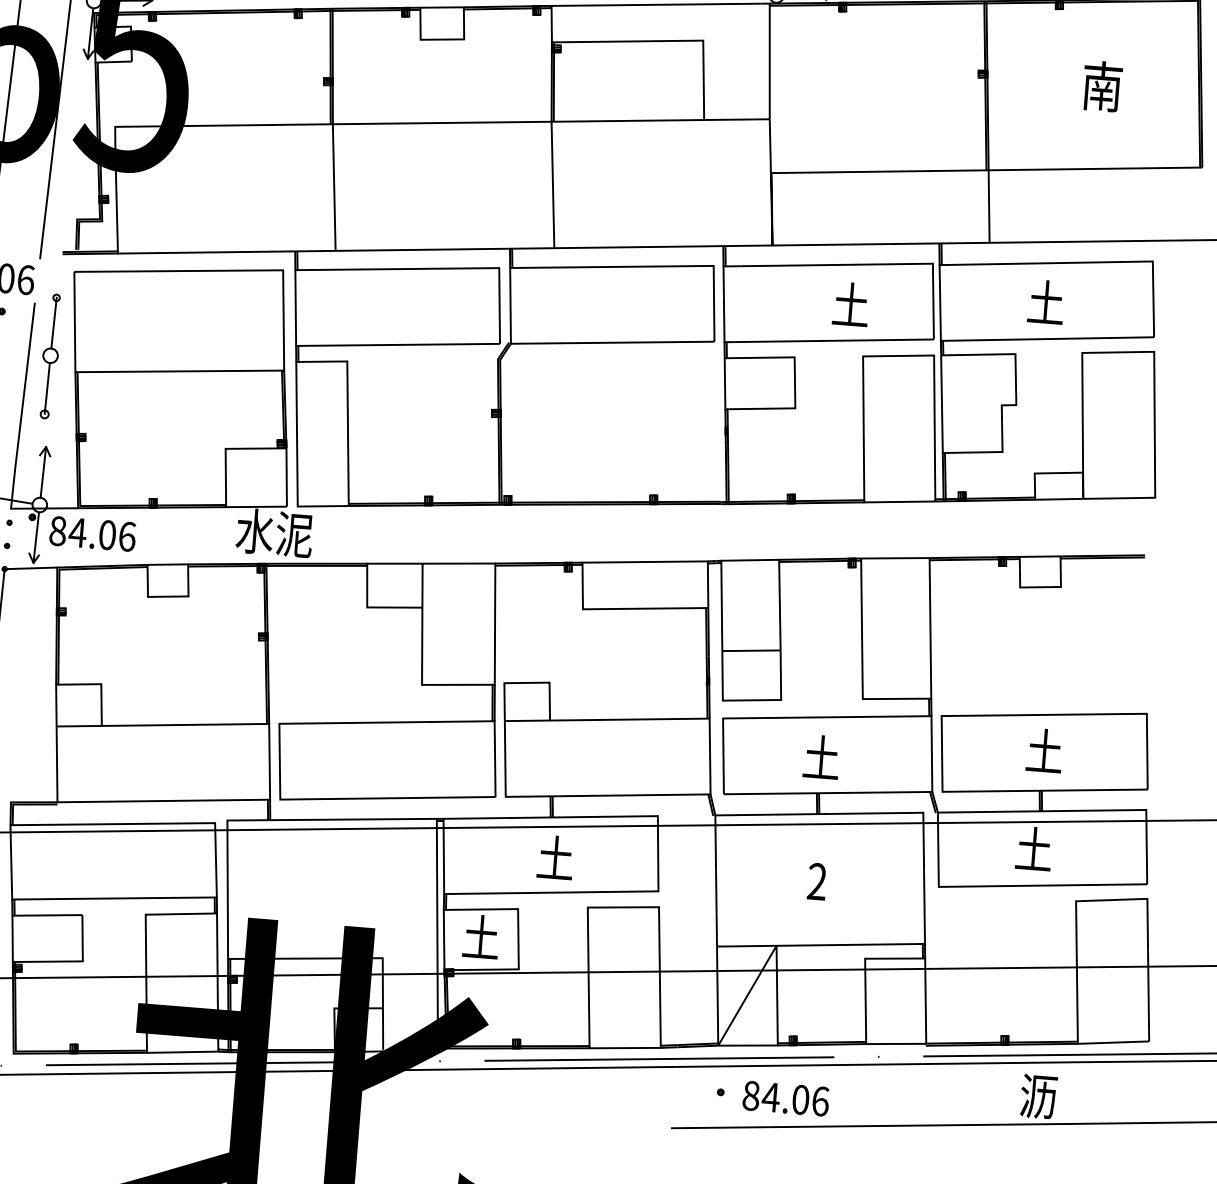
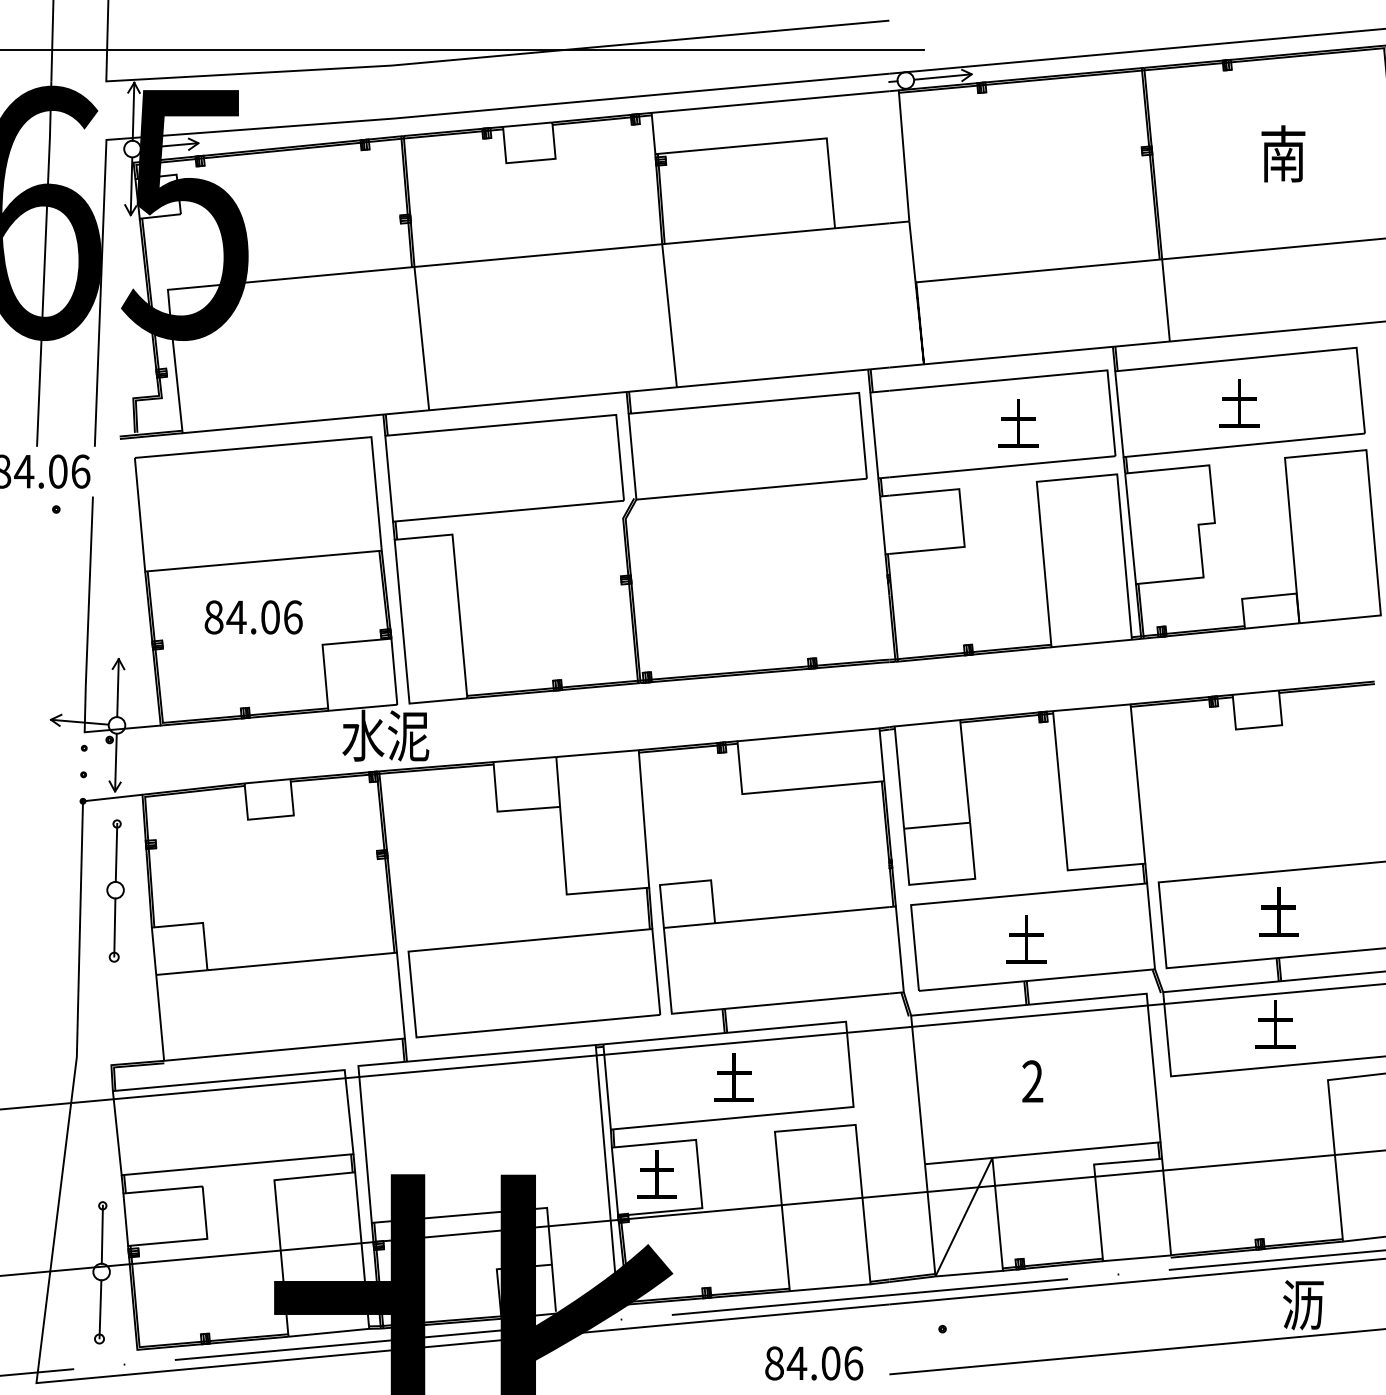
part: (50, 356) -> (115, 890), moved
text: (92, 534) -> (253, 617), moved
text: (786, 1098) -> (814, 1363), moved

